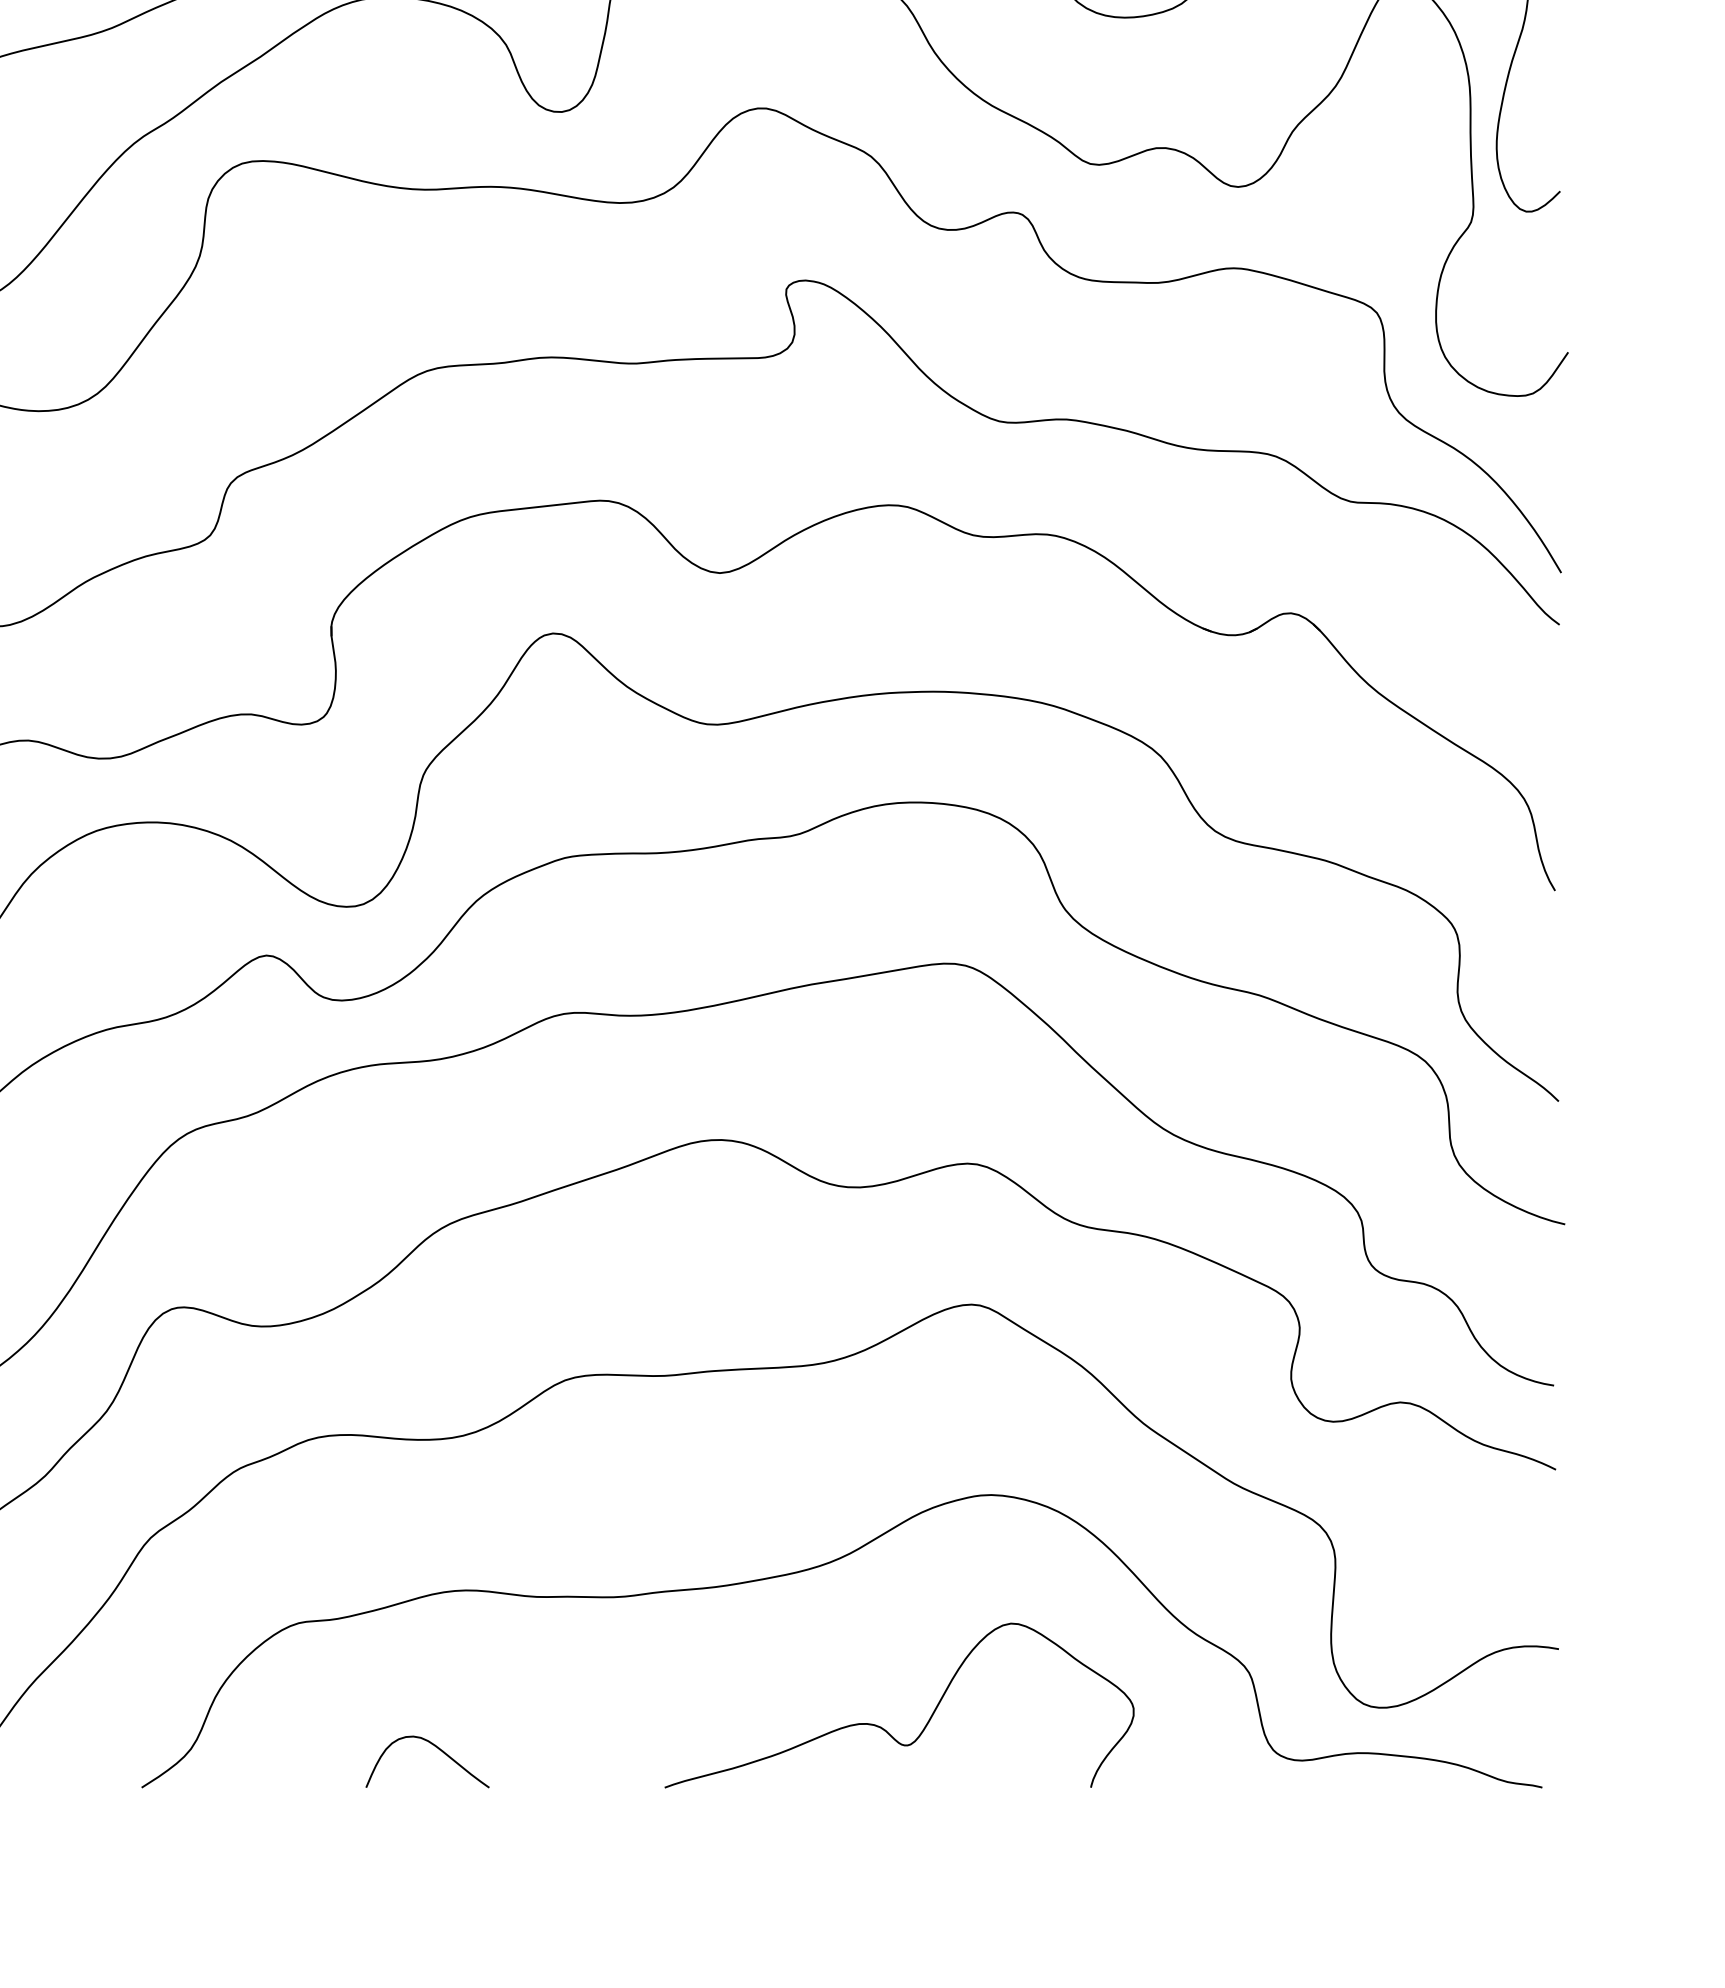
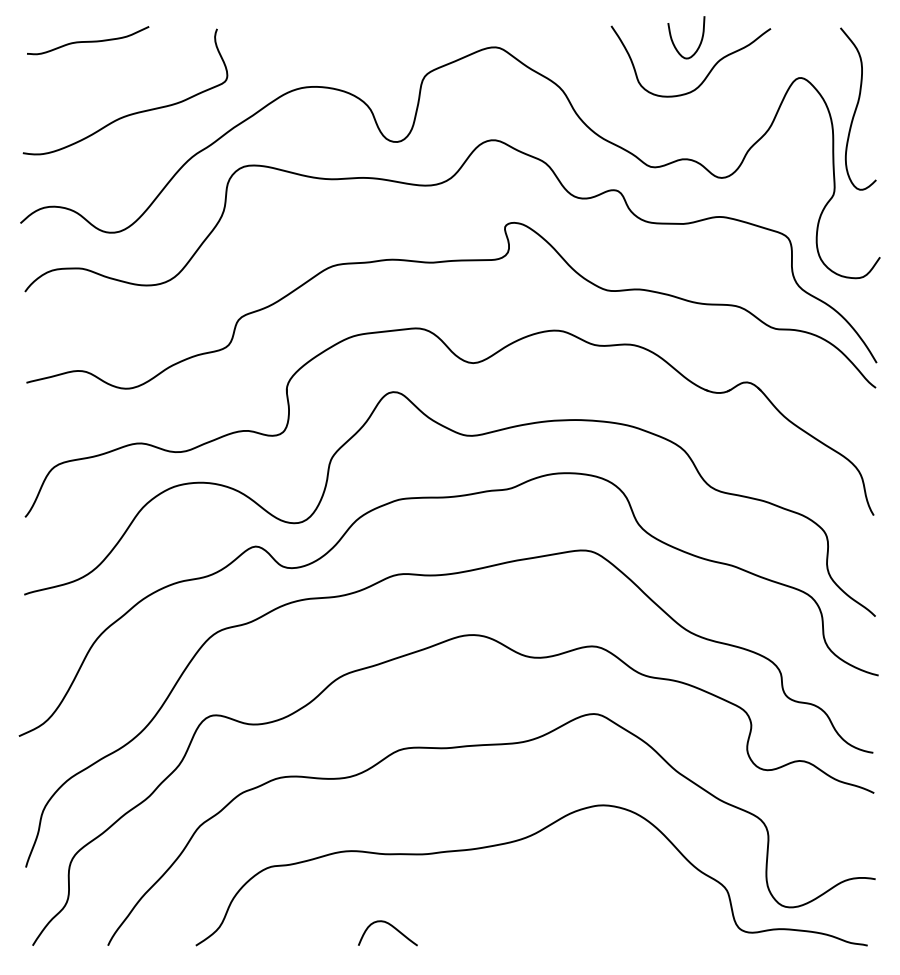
curve: (887, 1728) -> (553, 917), removed
curve: (436, 1749) -> (392, 927), moved

